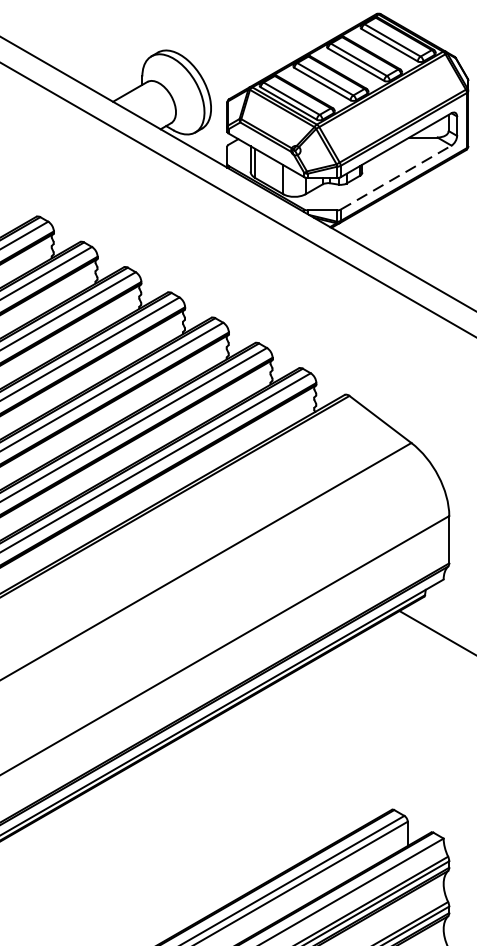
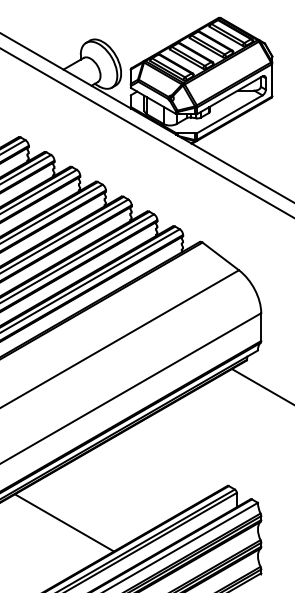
line: (395, 178) -> (229, 114), dashed -> solid
line: (114, 871) -> (64, 522), added

